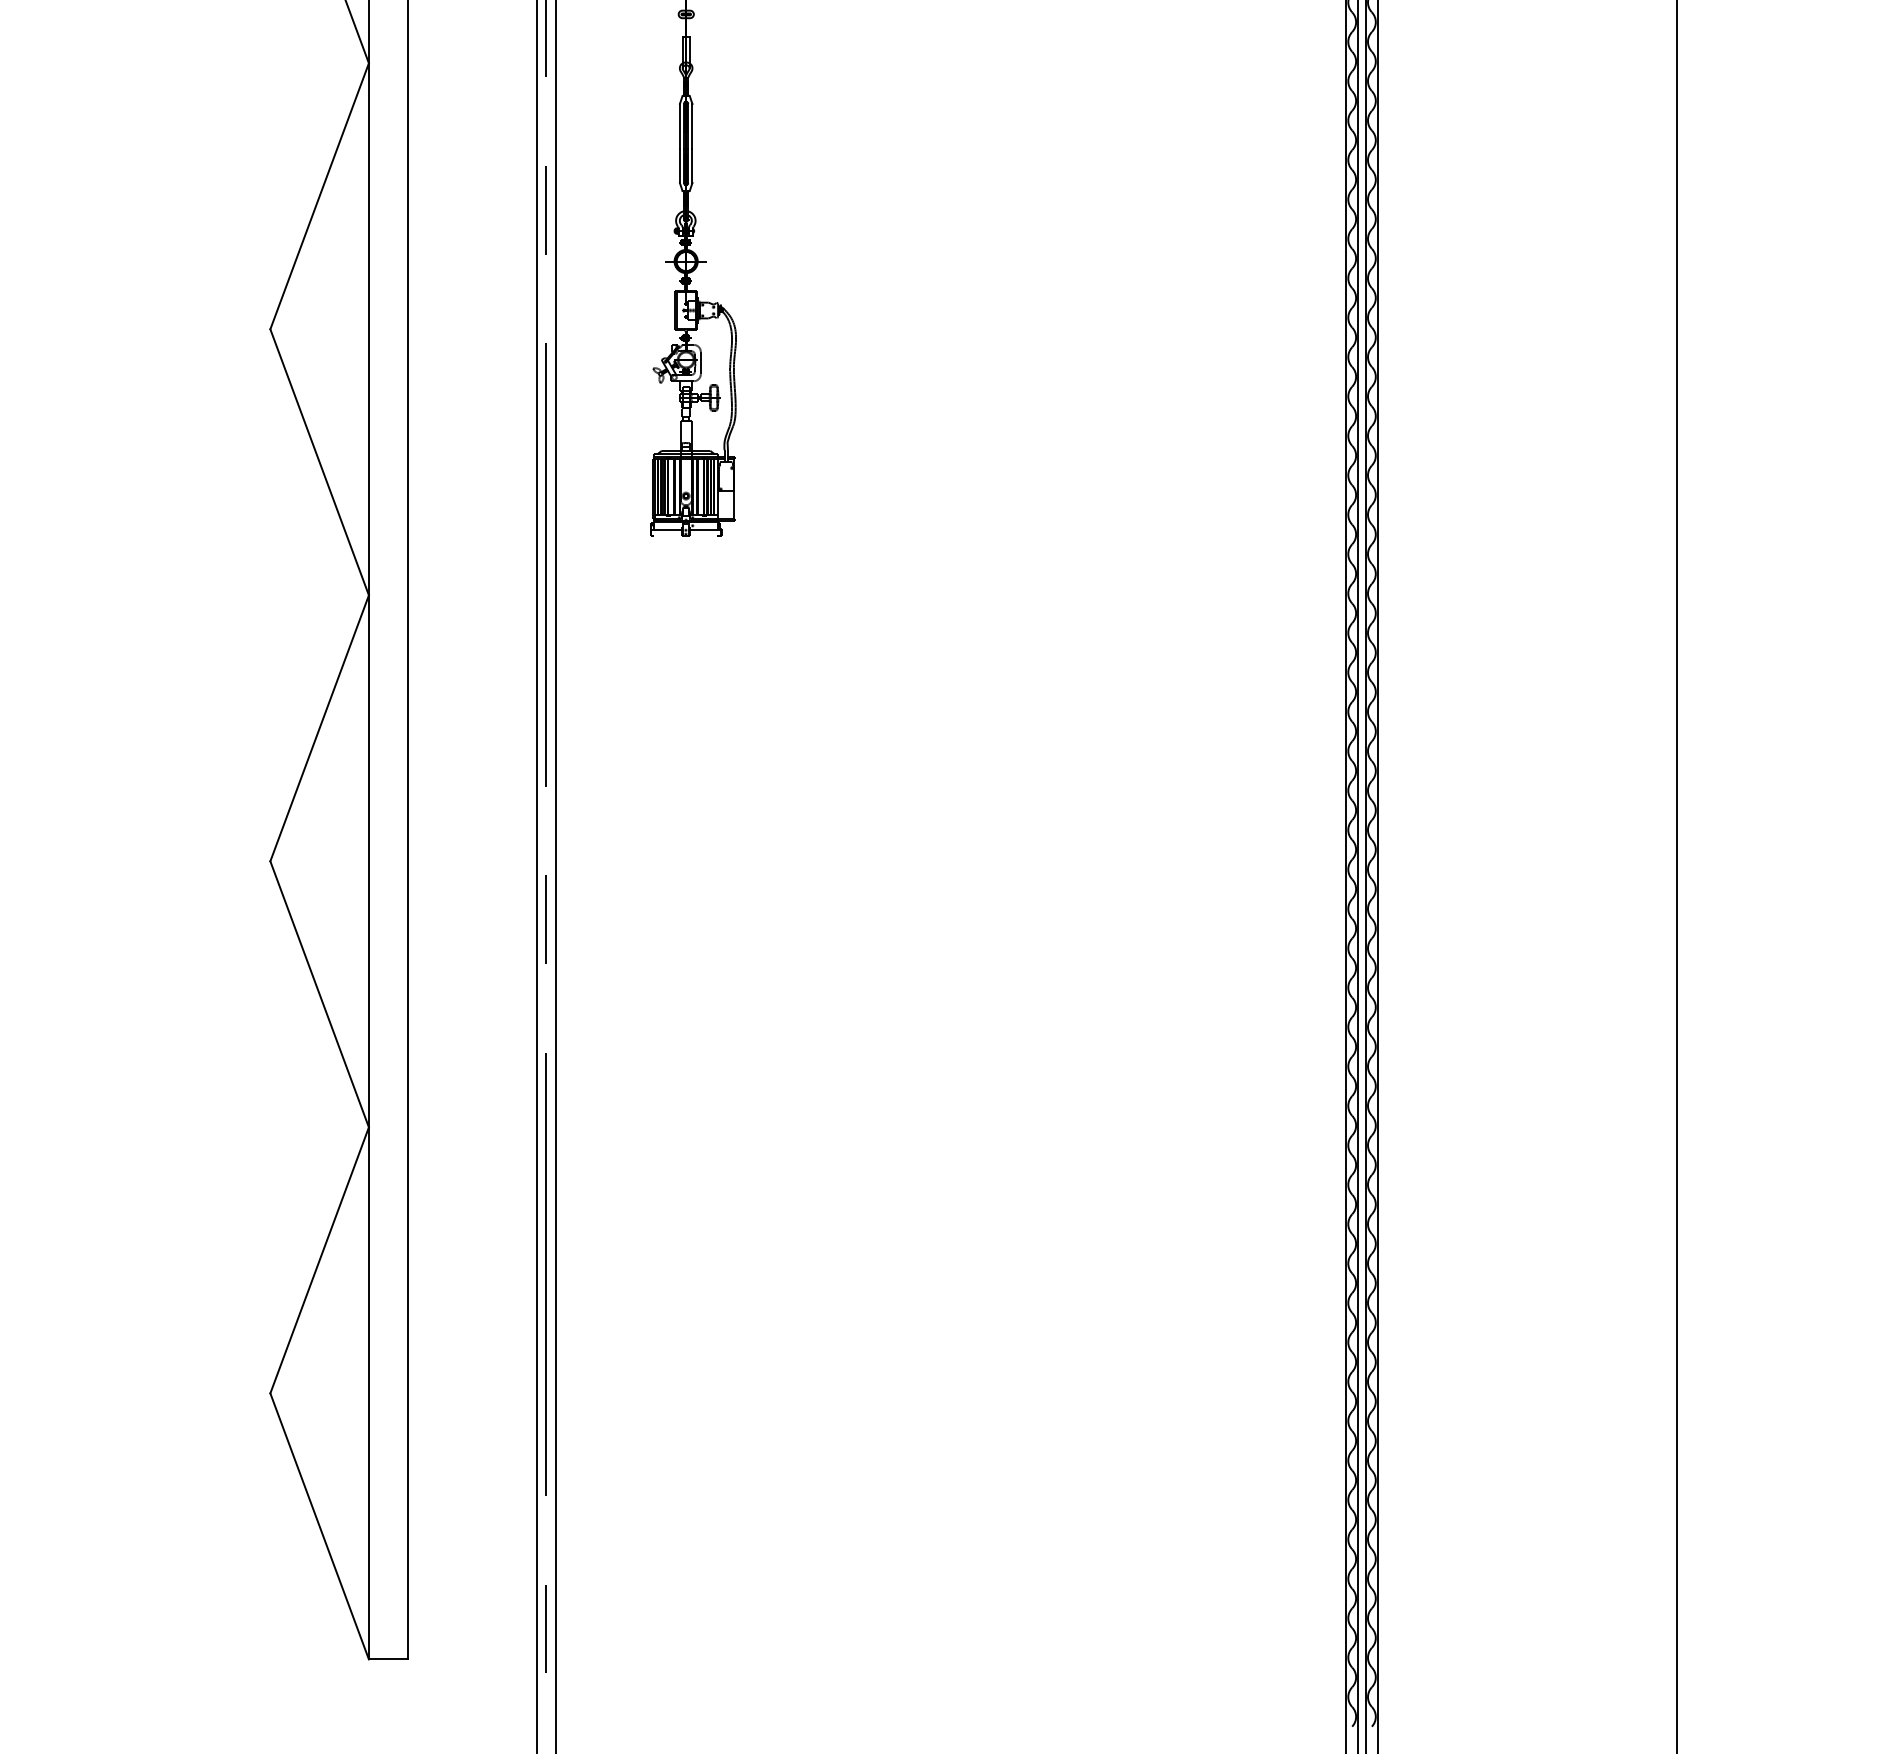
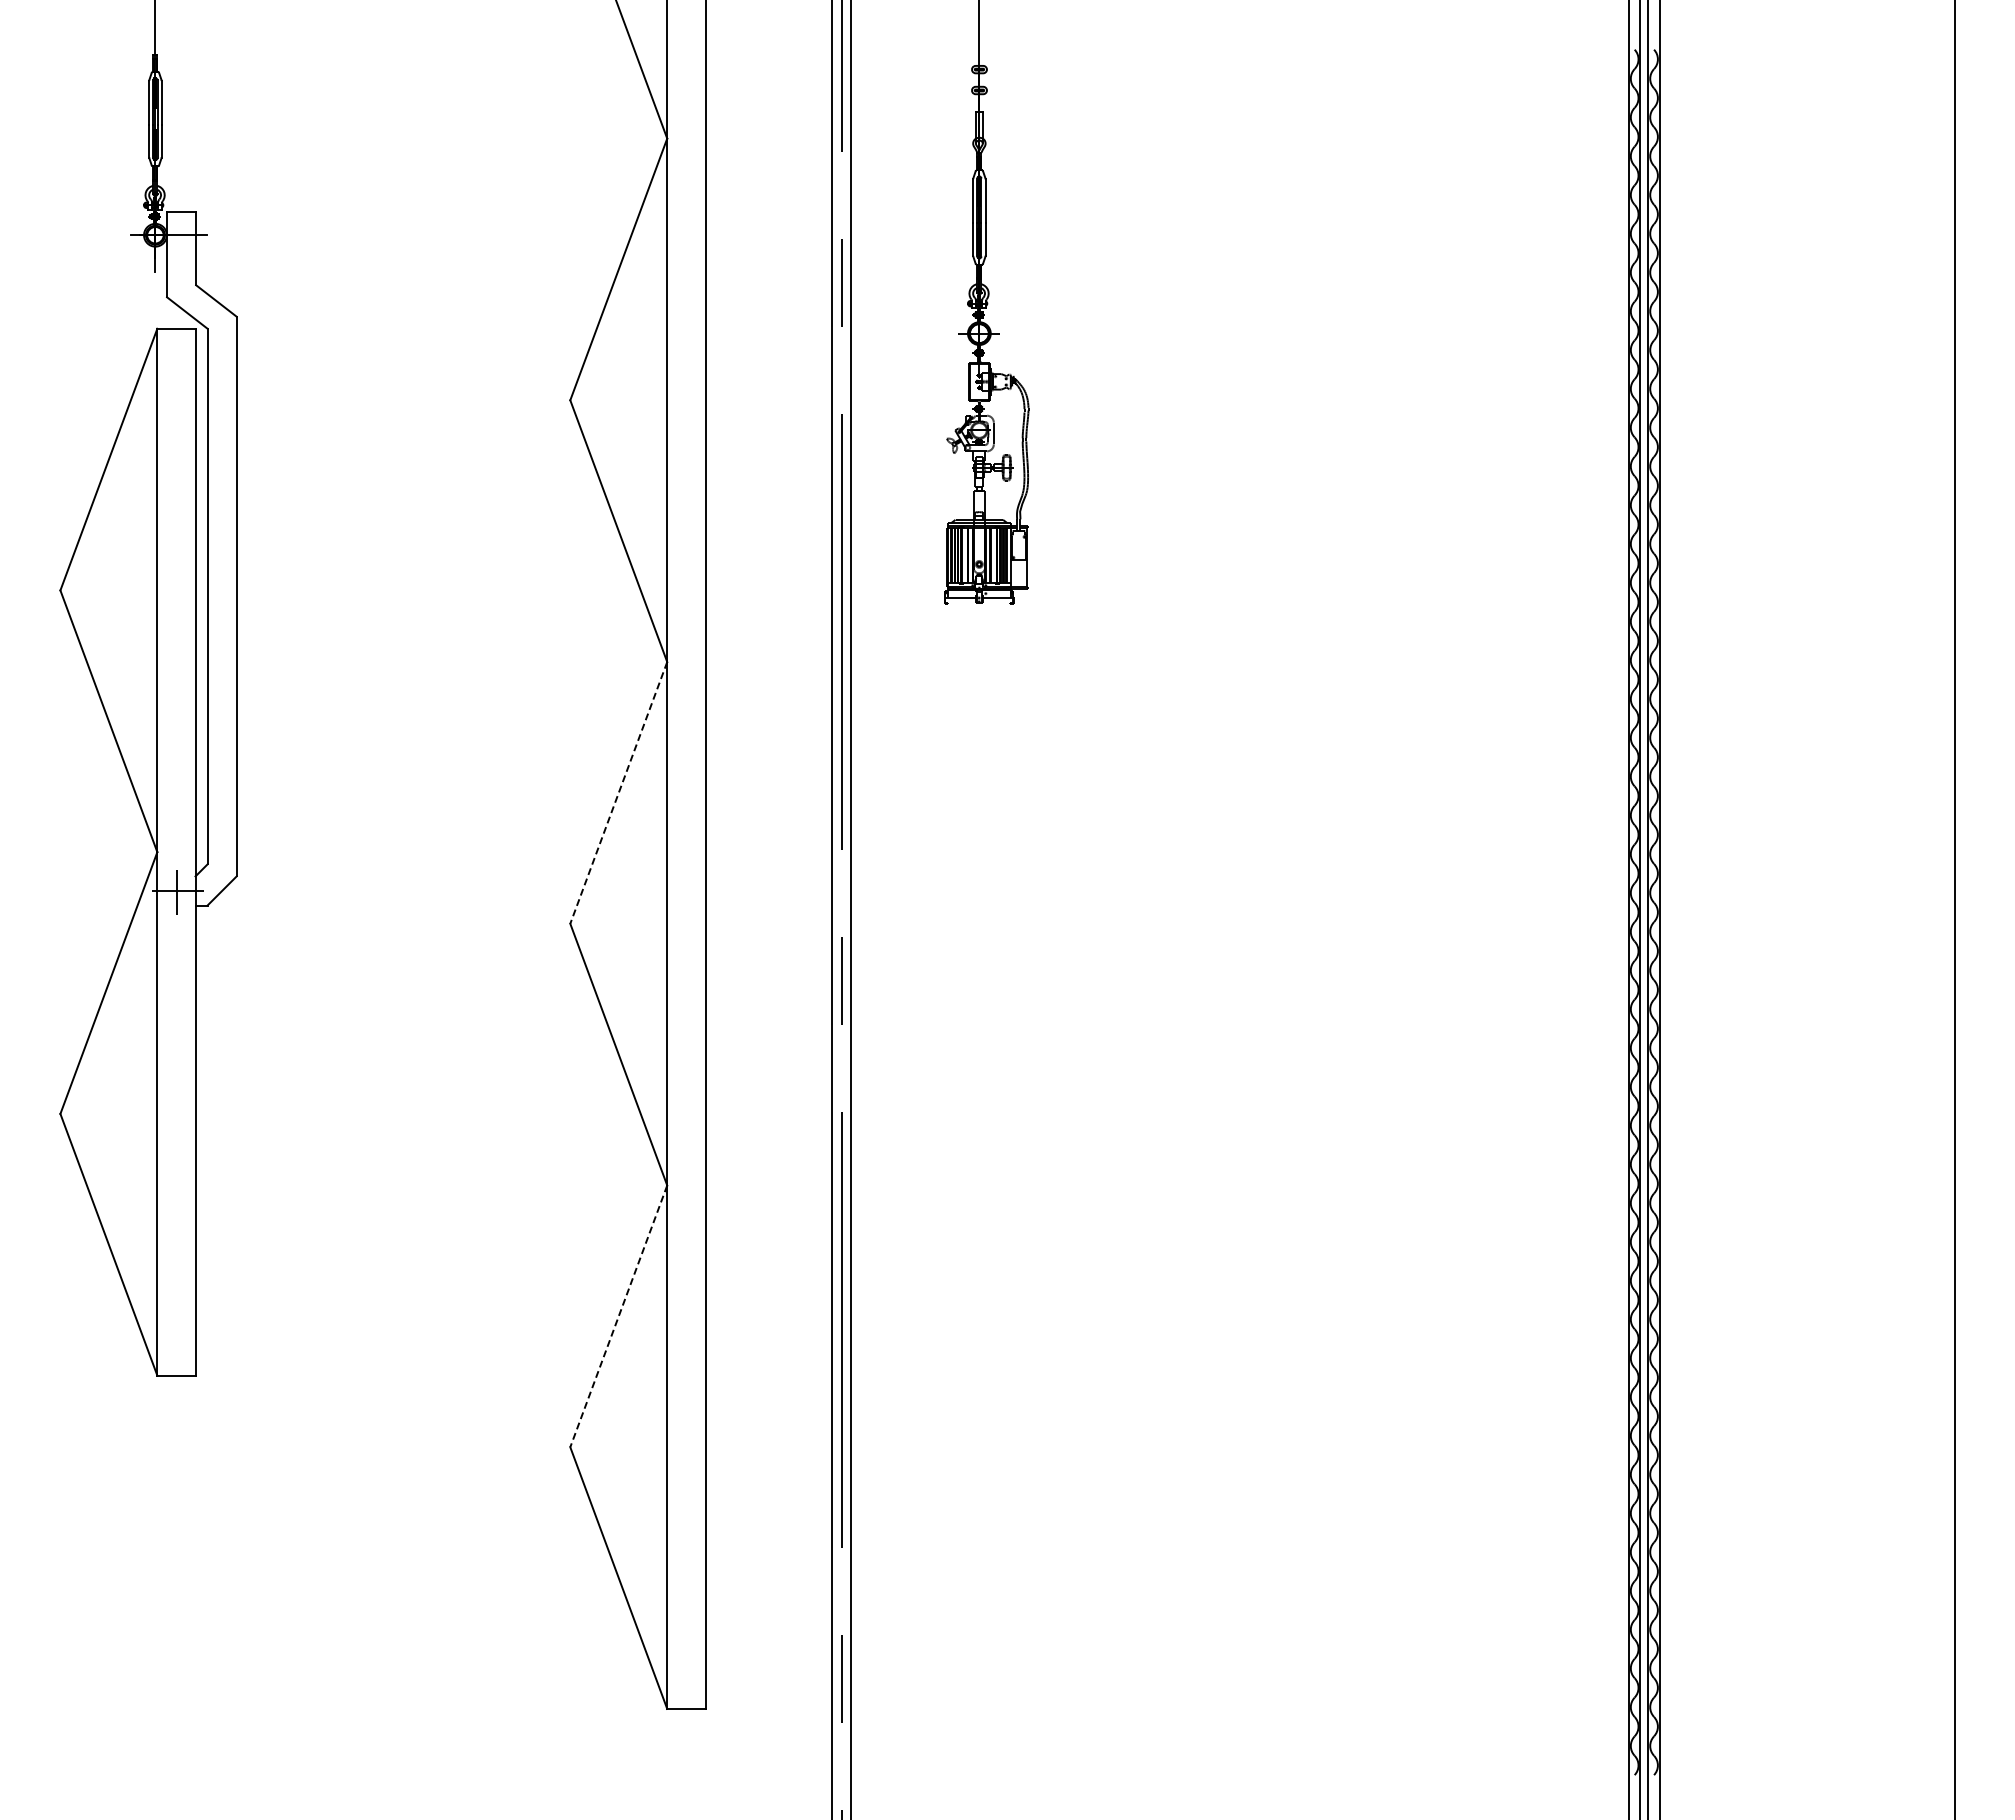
line: (319, 727) -> (618, 792), solid -> dashed
line: (319, 1260) -> (618, 1316), solid -> dashed

